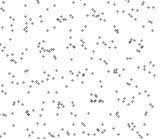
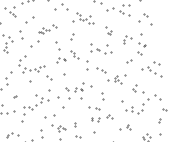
part: (135, 44) -> (134, 44), size x1.43
part: (47, 49) -> (35, 68), size x1.43
part: (96, 97) -> (101, 112), size x1.67

